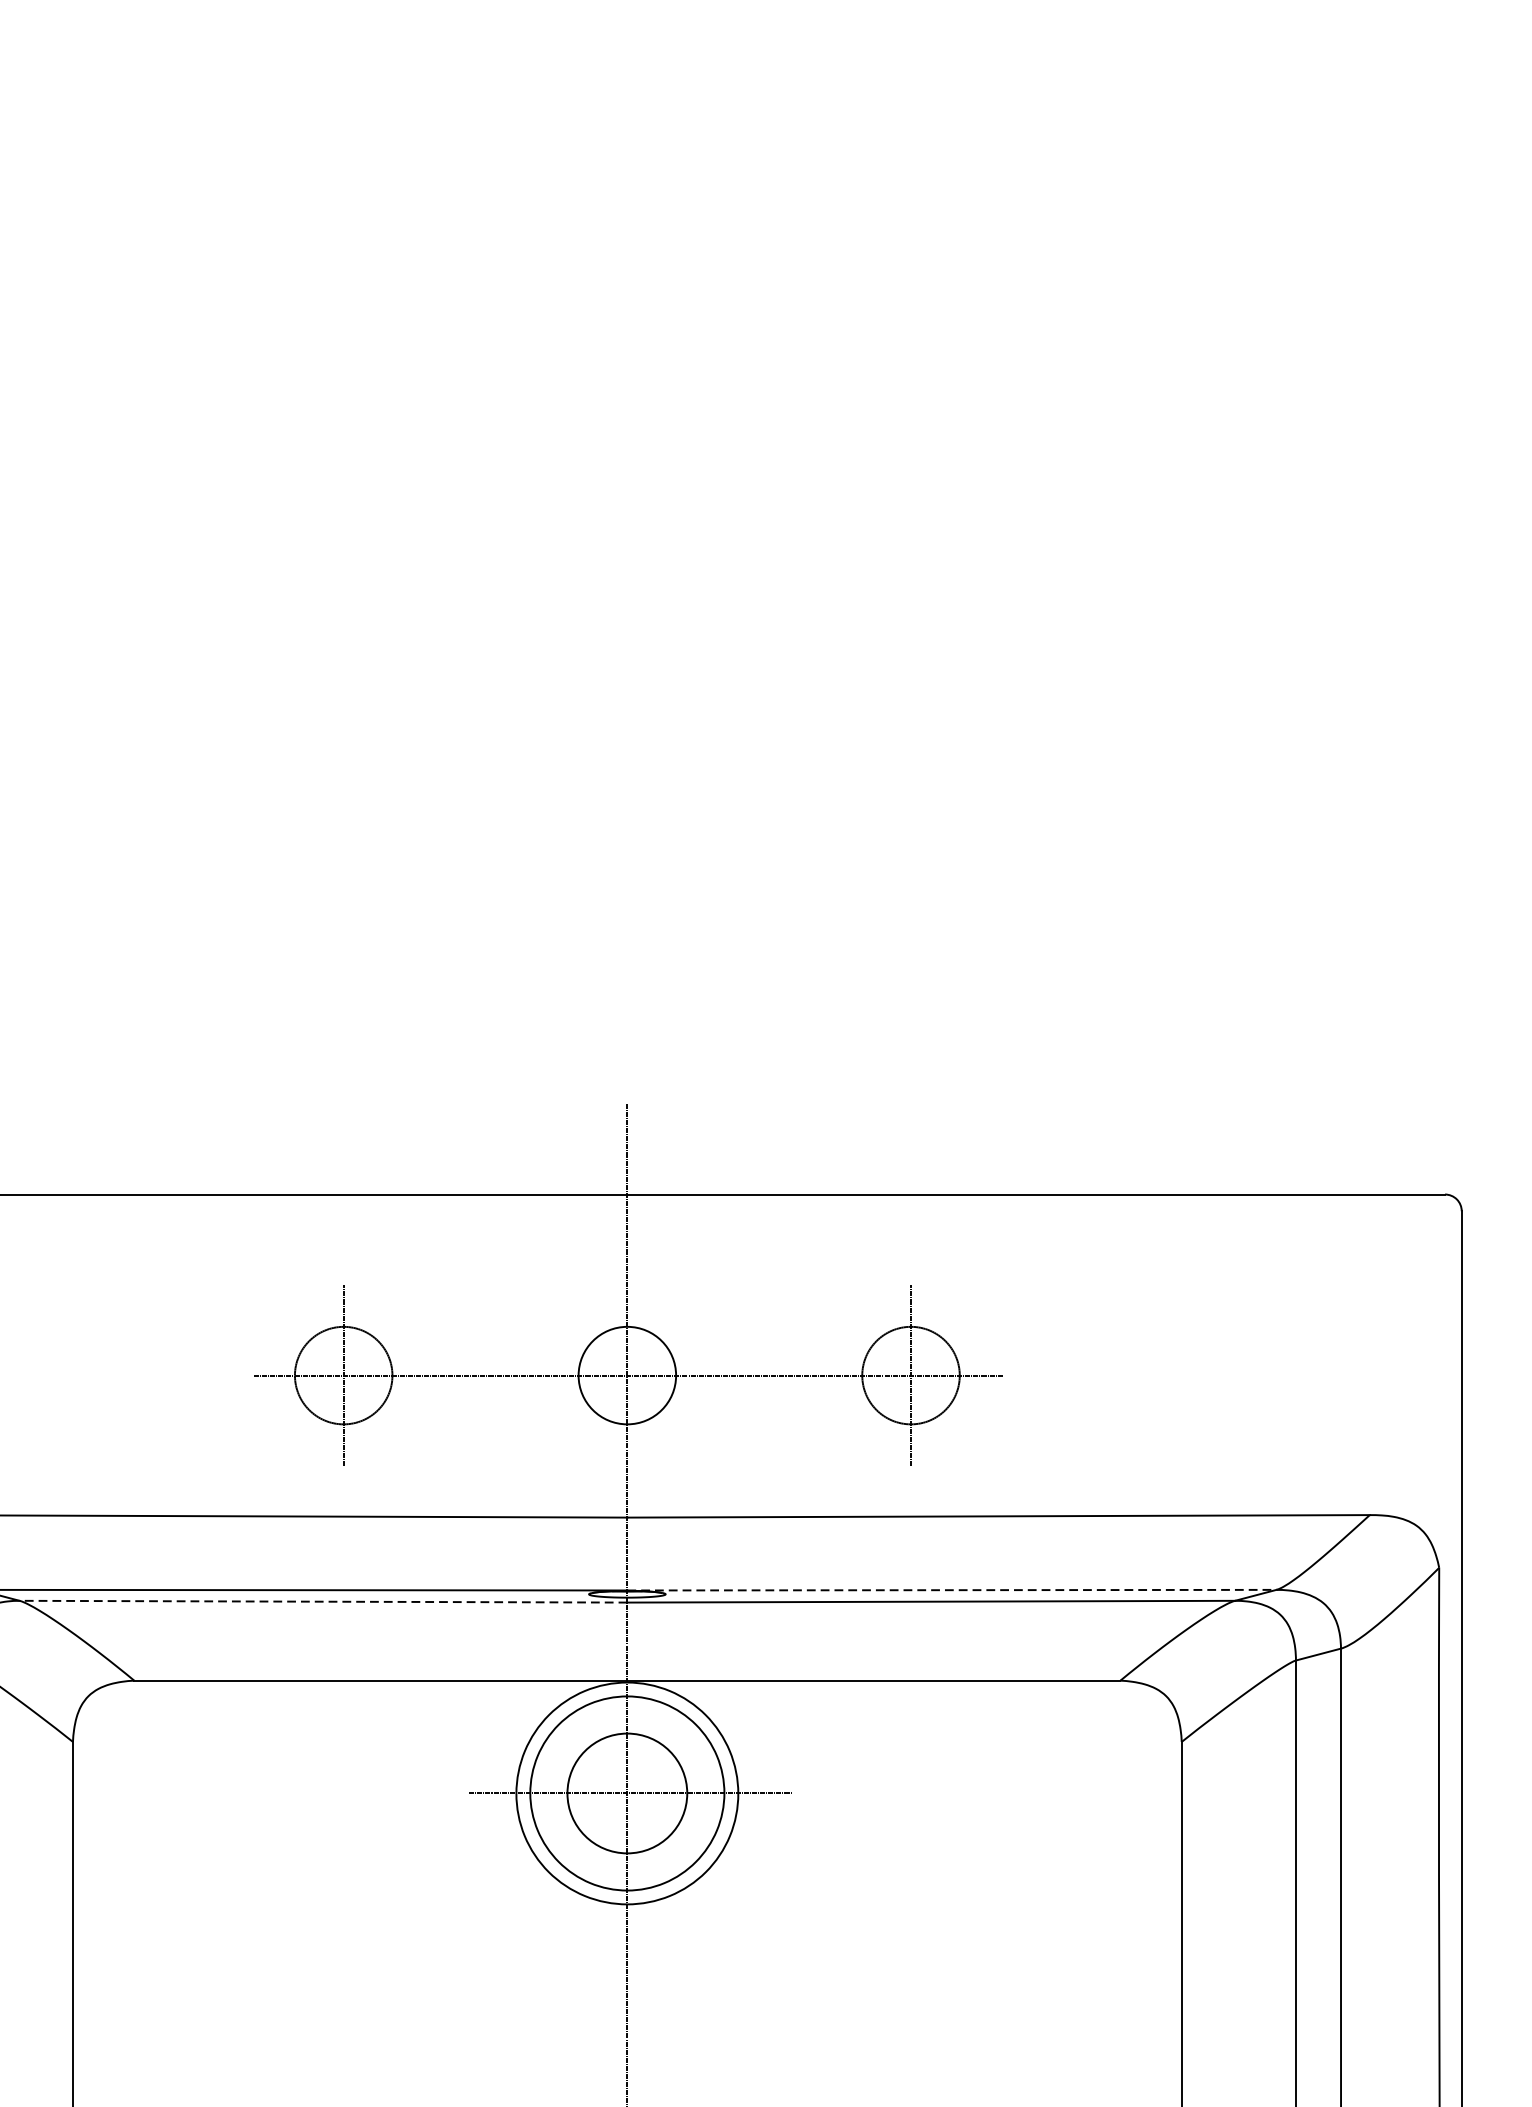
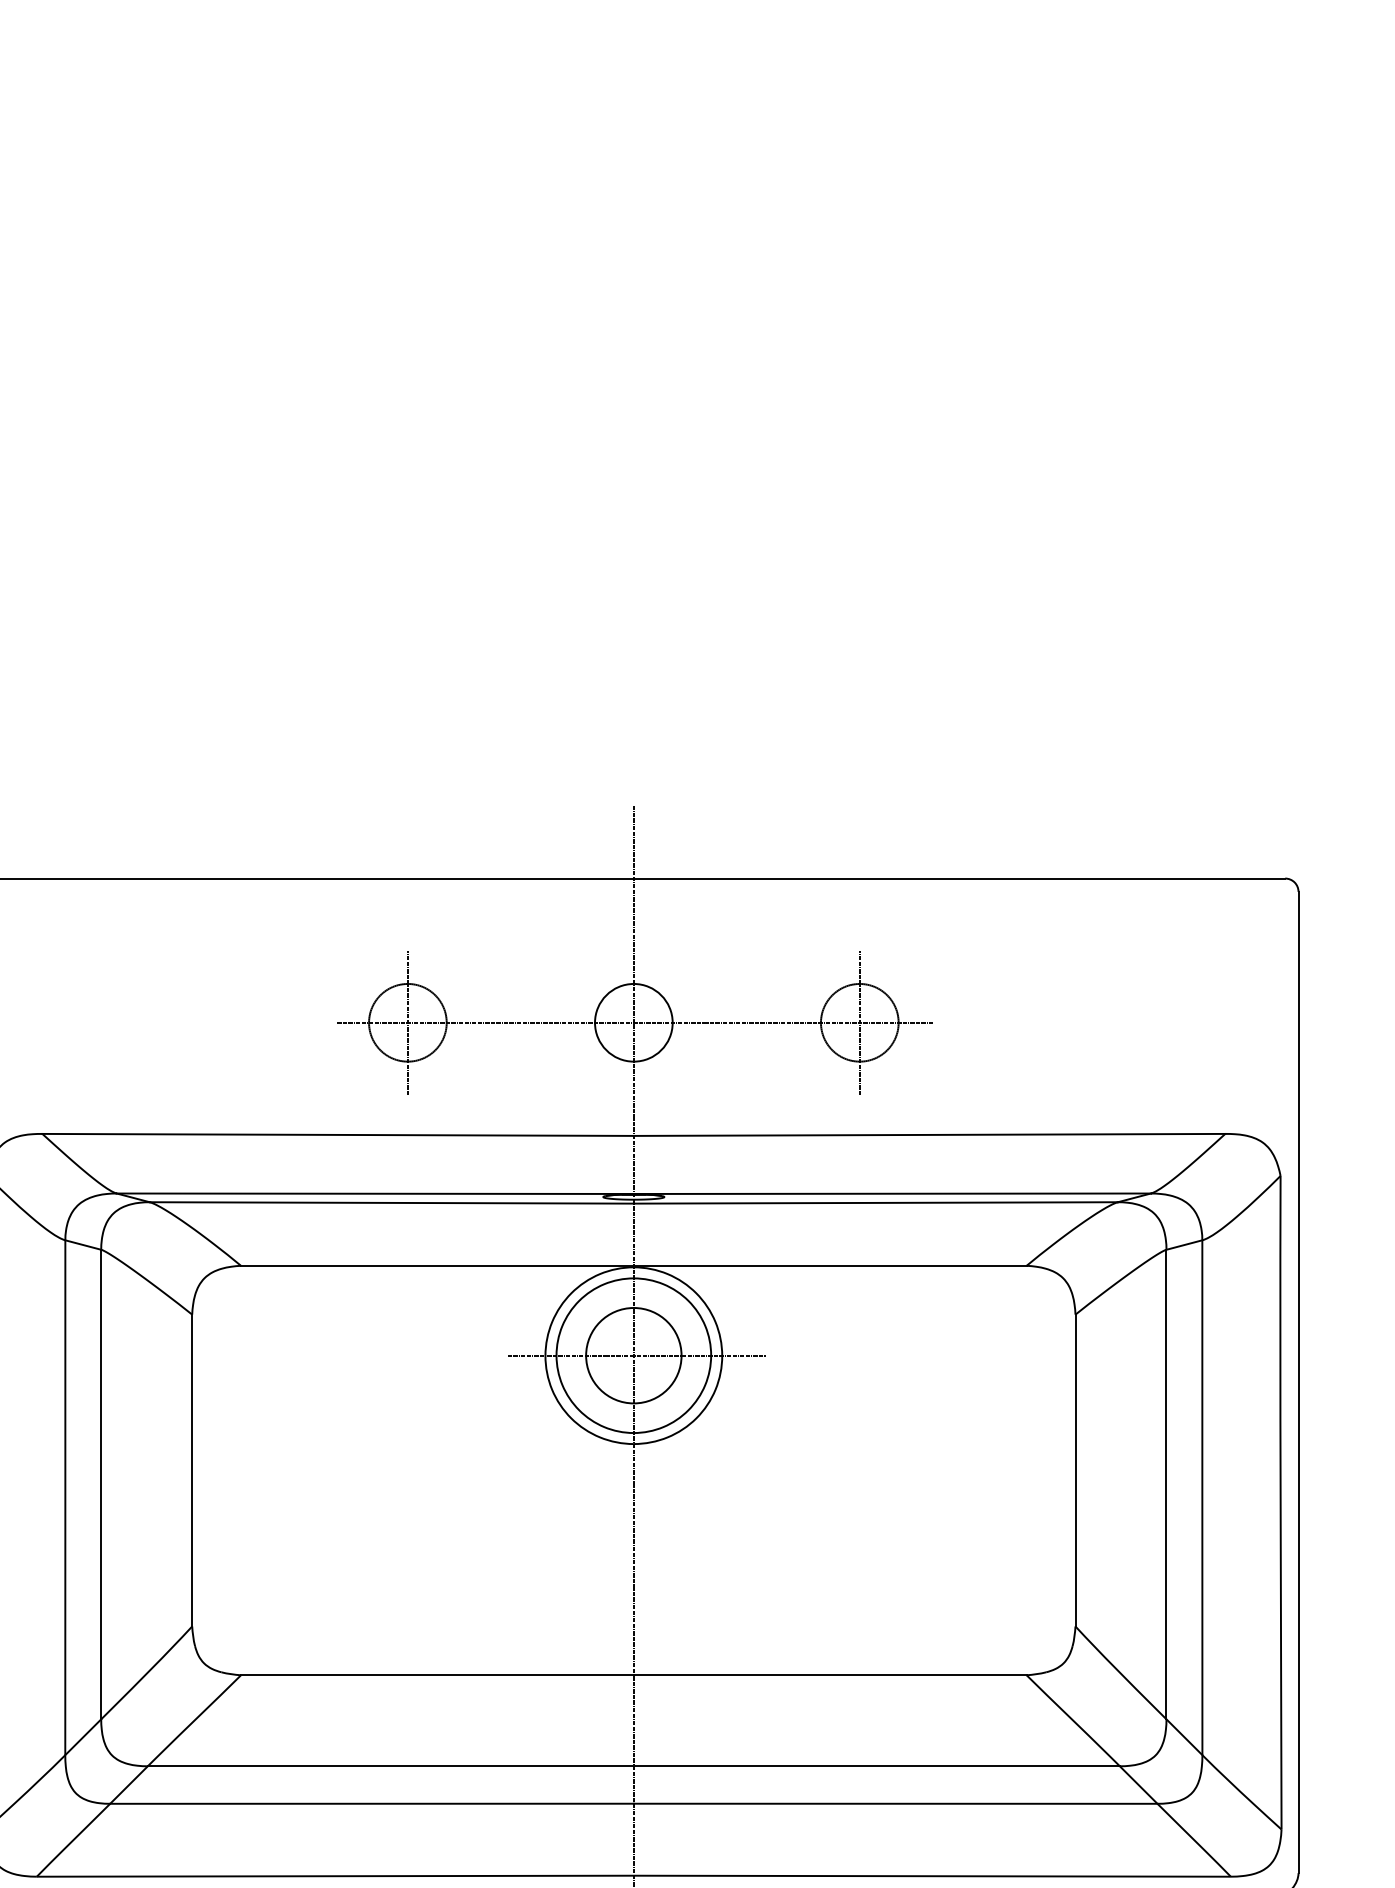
line: (952, 1589) -> (892, 1193), dashed -> solid
line: (323, 1601) -> (391, 1202), dashed -> solid

